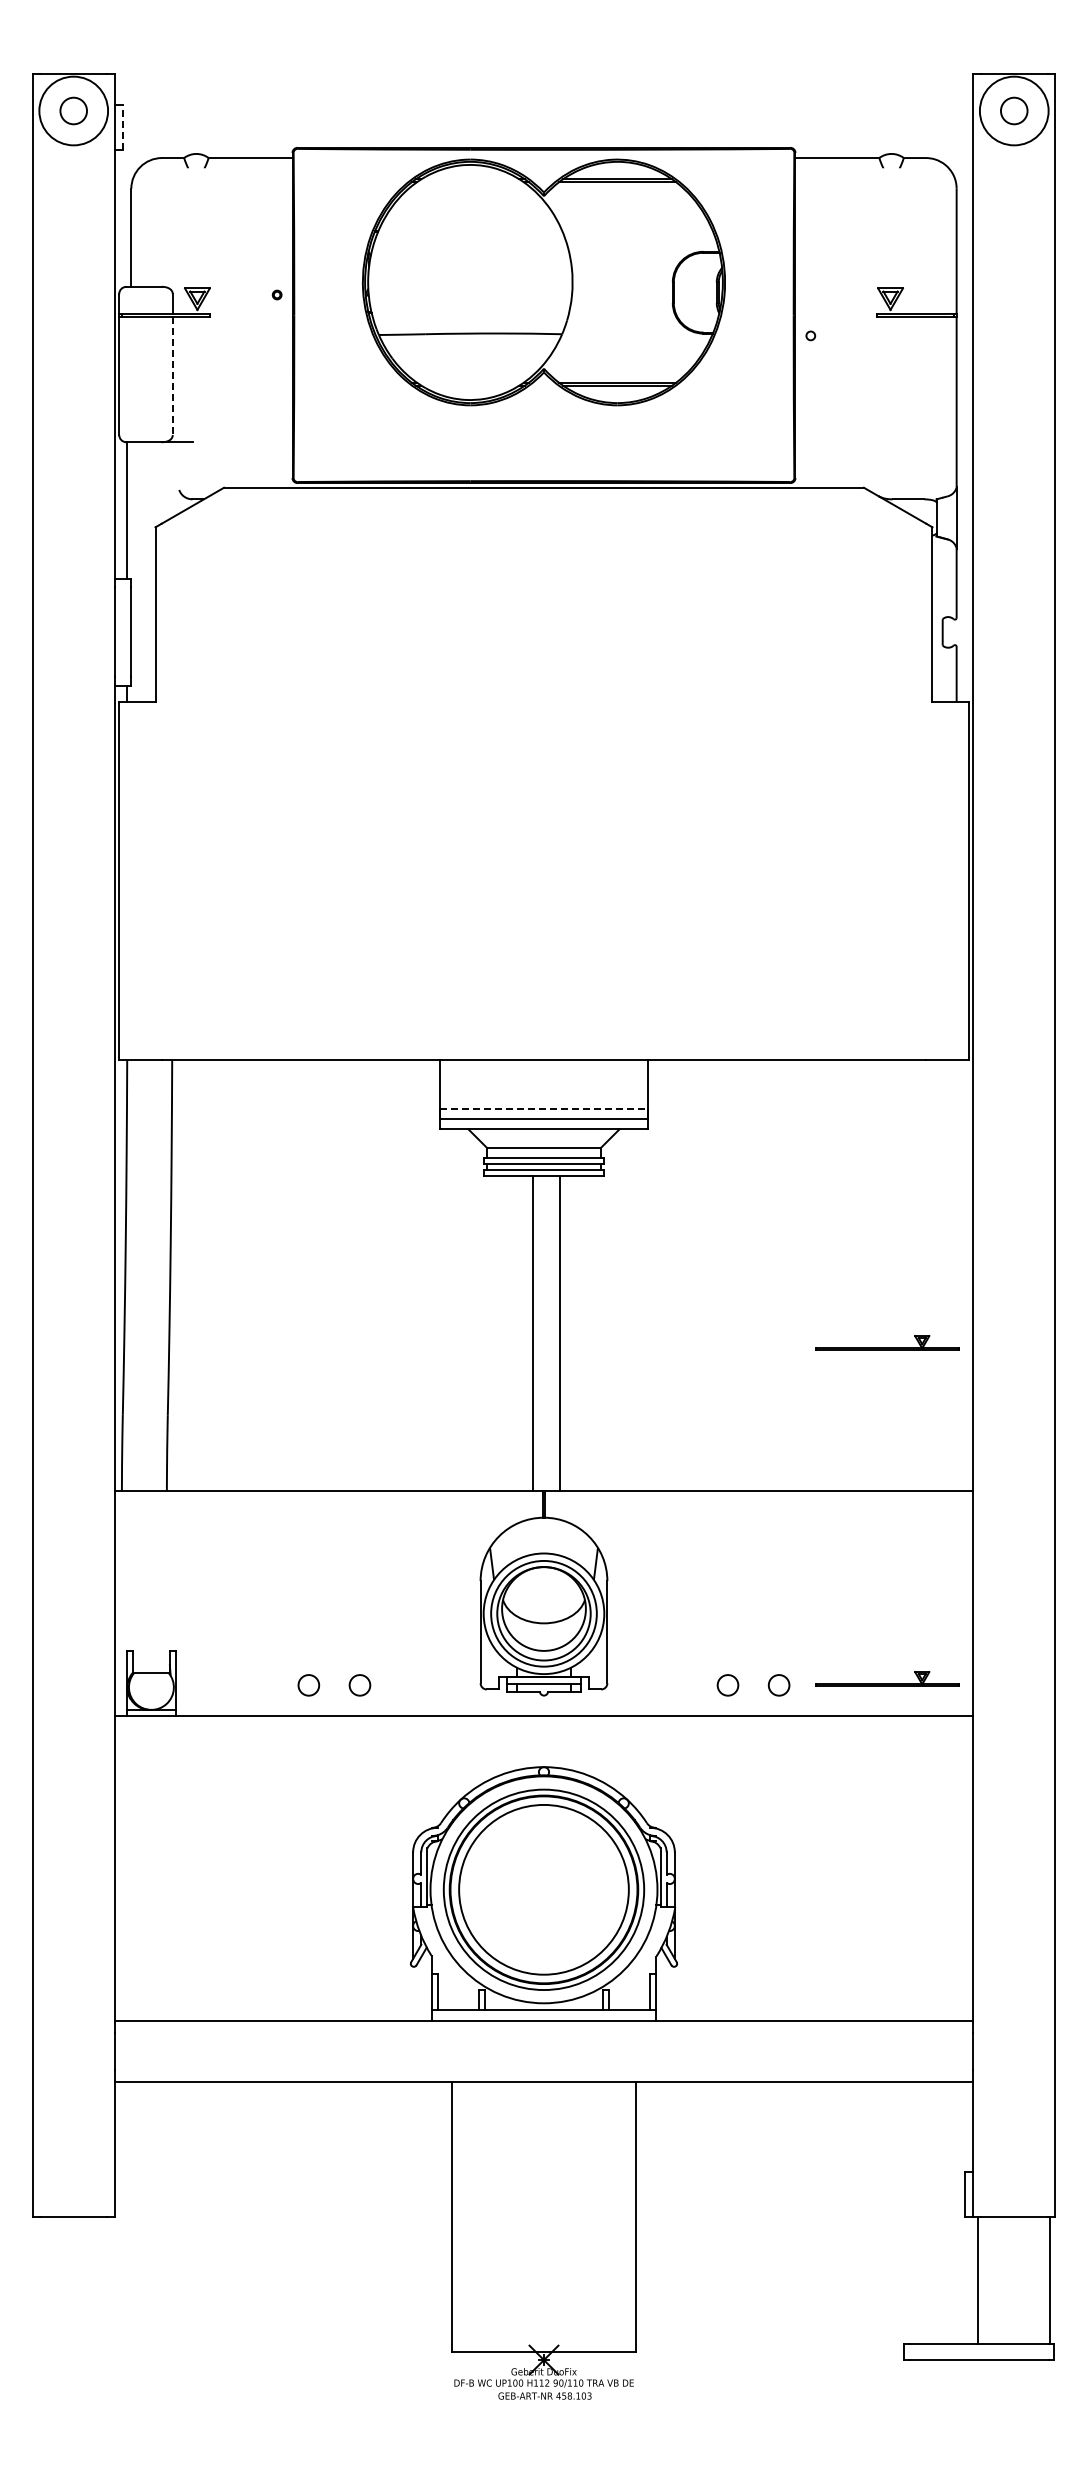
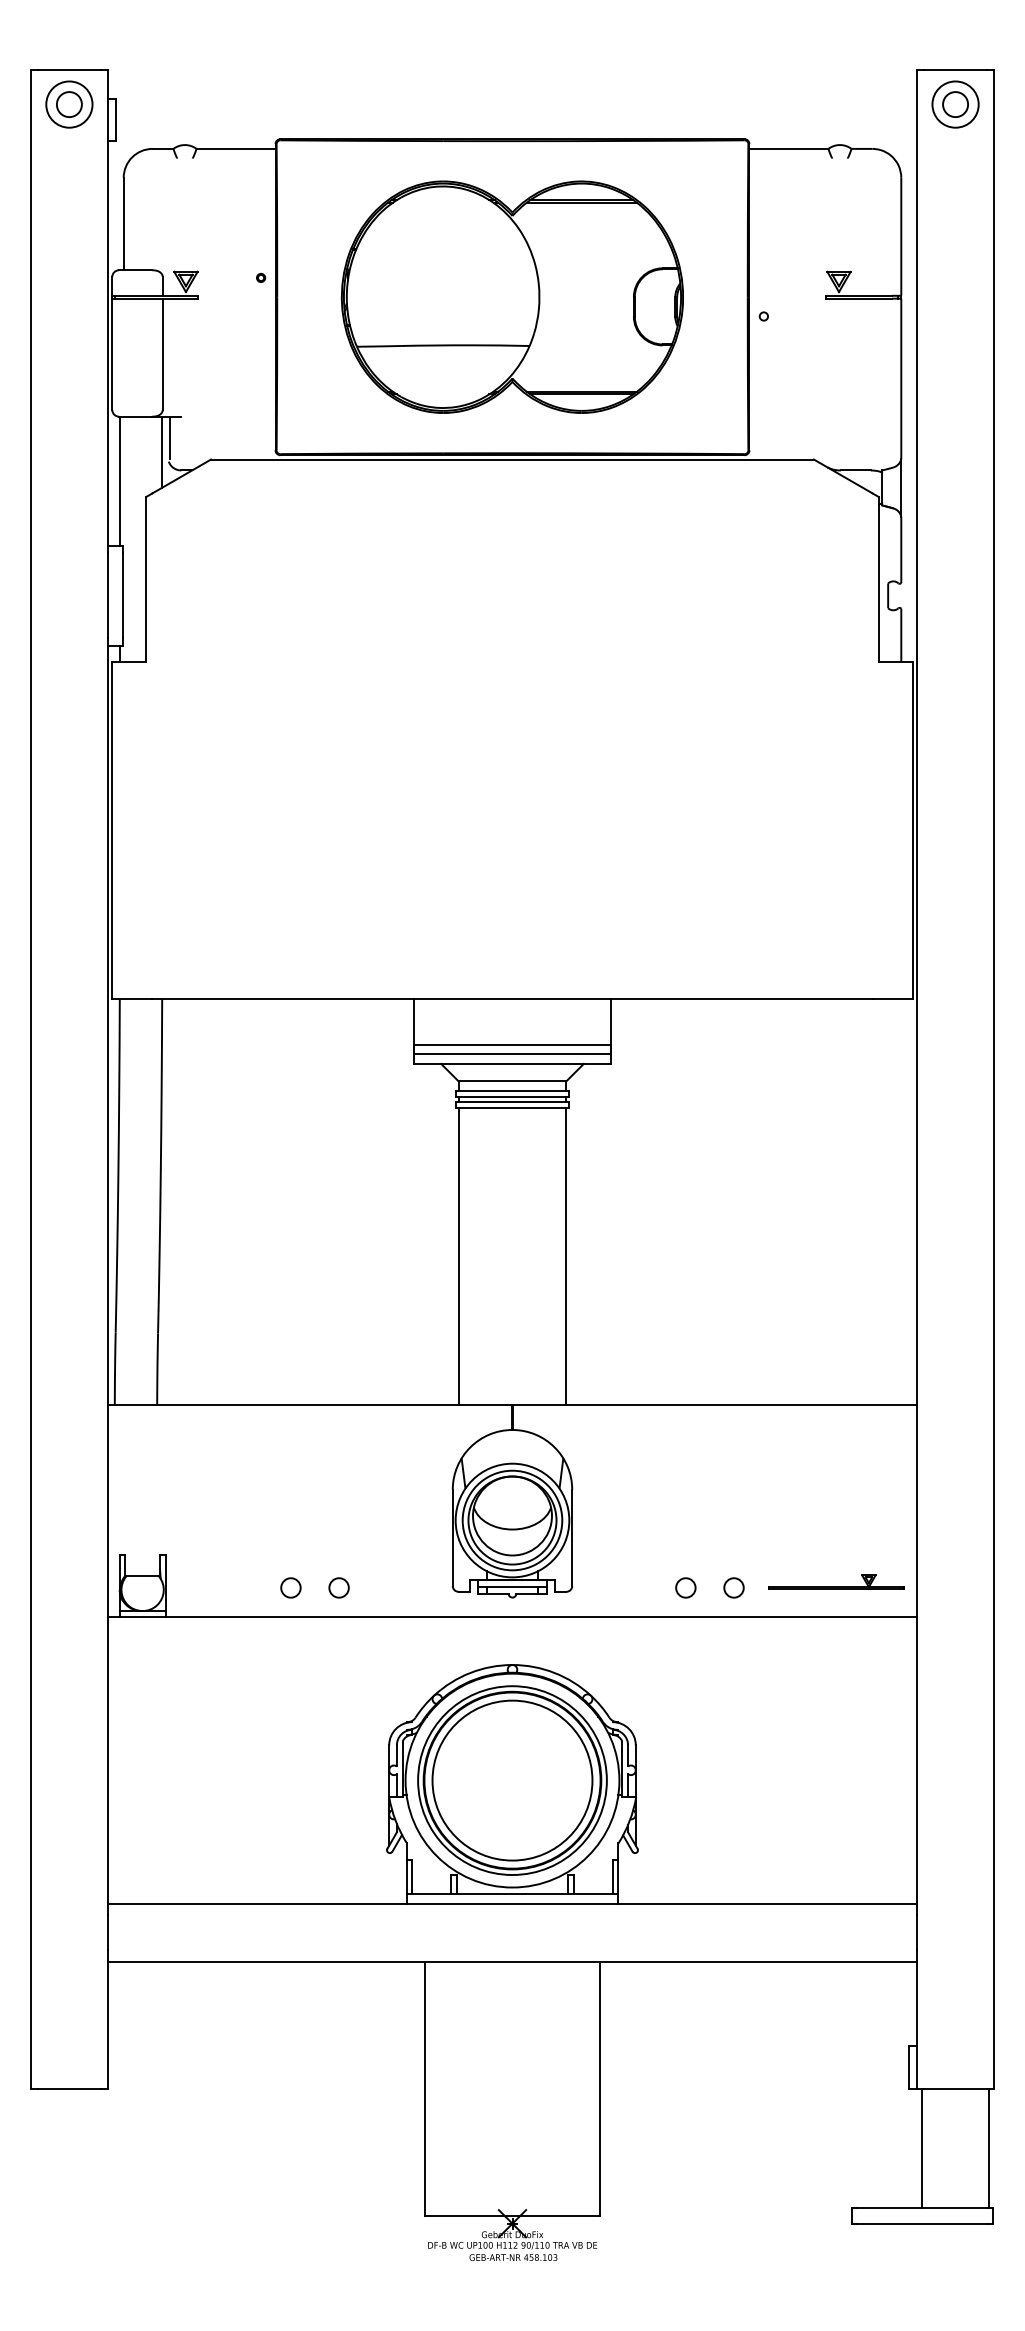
circle: (73, 110) -> (69, 104), size x0.71
circle: (1013, 110) -> (954, 104), size x0.71
line: (122, 126) -> (115, 119), dashed -> solid
part: (543, 282) -> (512, 297), moved
line: (172, 376) -> (162, 354), dashed -> solid
line: (180, 464) -> (170, 437), added
line: (172, 479) -> (162, 451), added
line: (544, 1108) -> (512, 1044), dashed -> solid
line: (532, 1333) -> (458, 1256), moved
line: (560, 1333) -> (566, 1256), moved
part: (887, 1342) -> (836, 1264), removed

